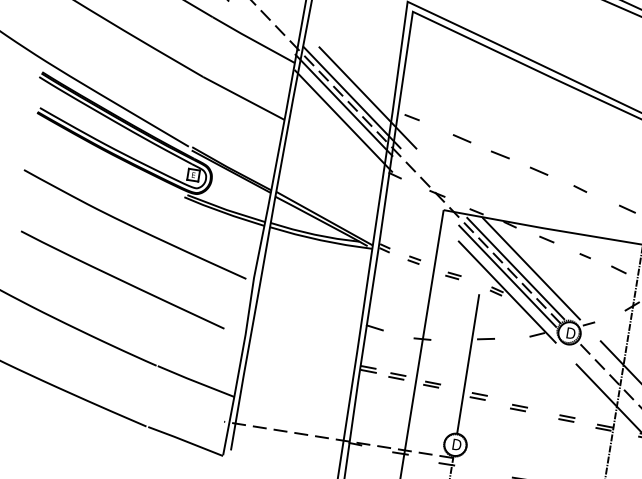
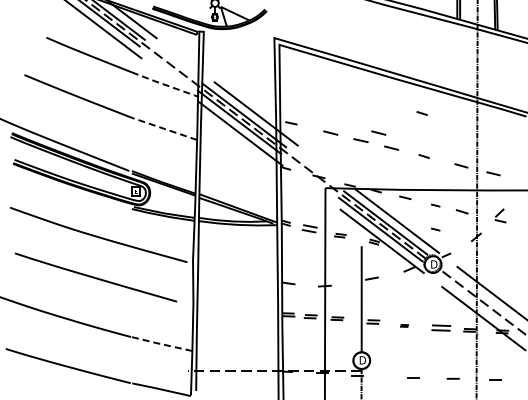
line: (254, 40) -> (165, 84), solid -> dashed
line: (242, 97) -> (163, 128), solid -> dashed
line: (585, 131) -> (421, 113), added
line: (525, 147) -> (378, 132), added
part: (414, 259) -> (309, 228), size x1.6
line: (579, 287) -> (435, 229), added
line: (194, 381) -> (161, 344), solid -> dashed
part: (519, 407) -> (404, 325), size x0.6
part: (566, 417) -> (440, 327), size x1.6

